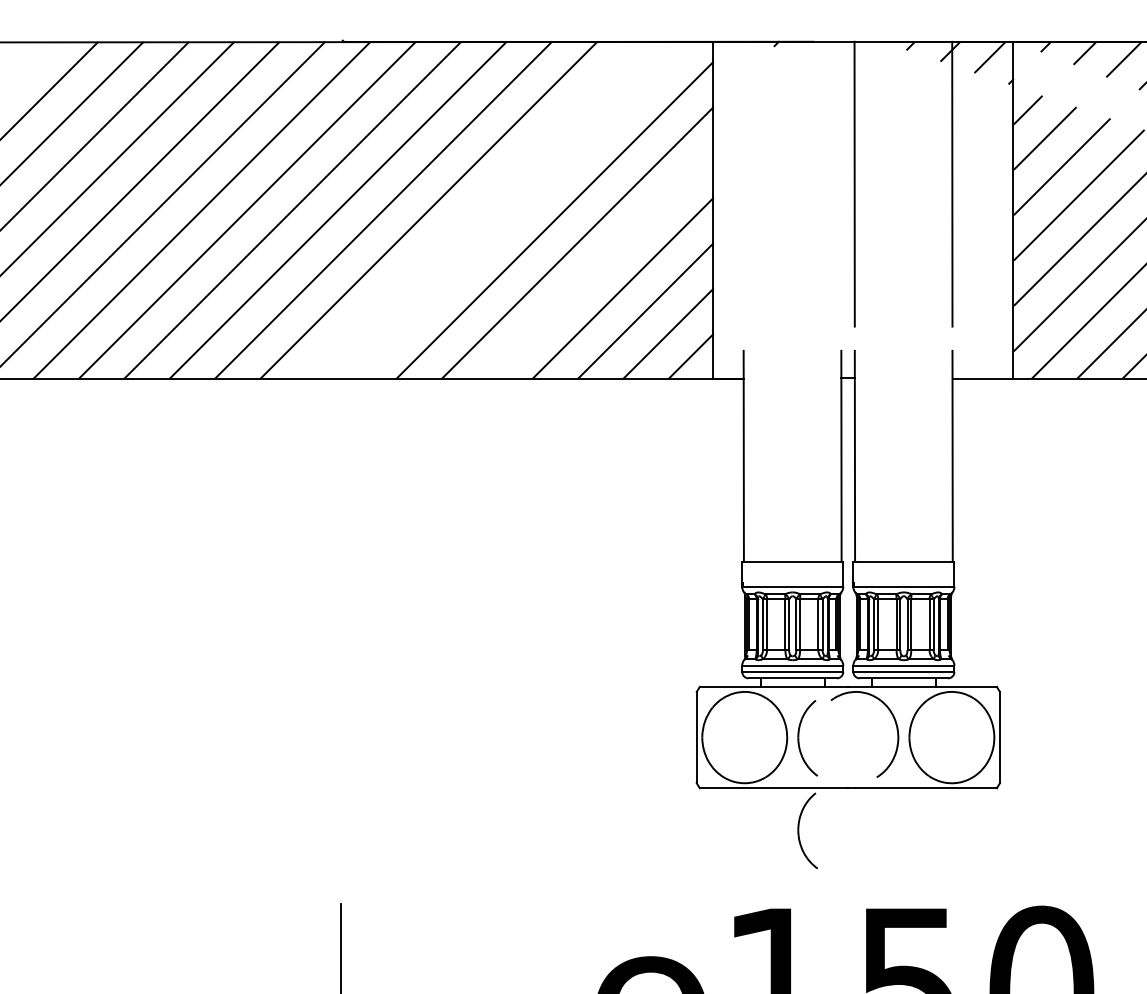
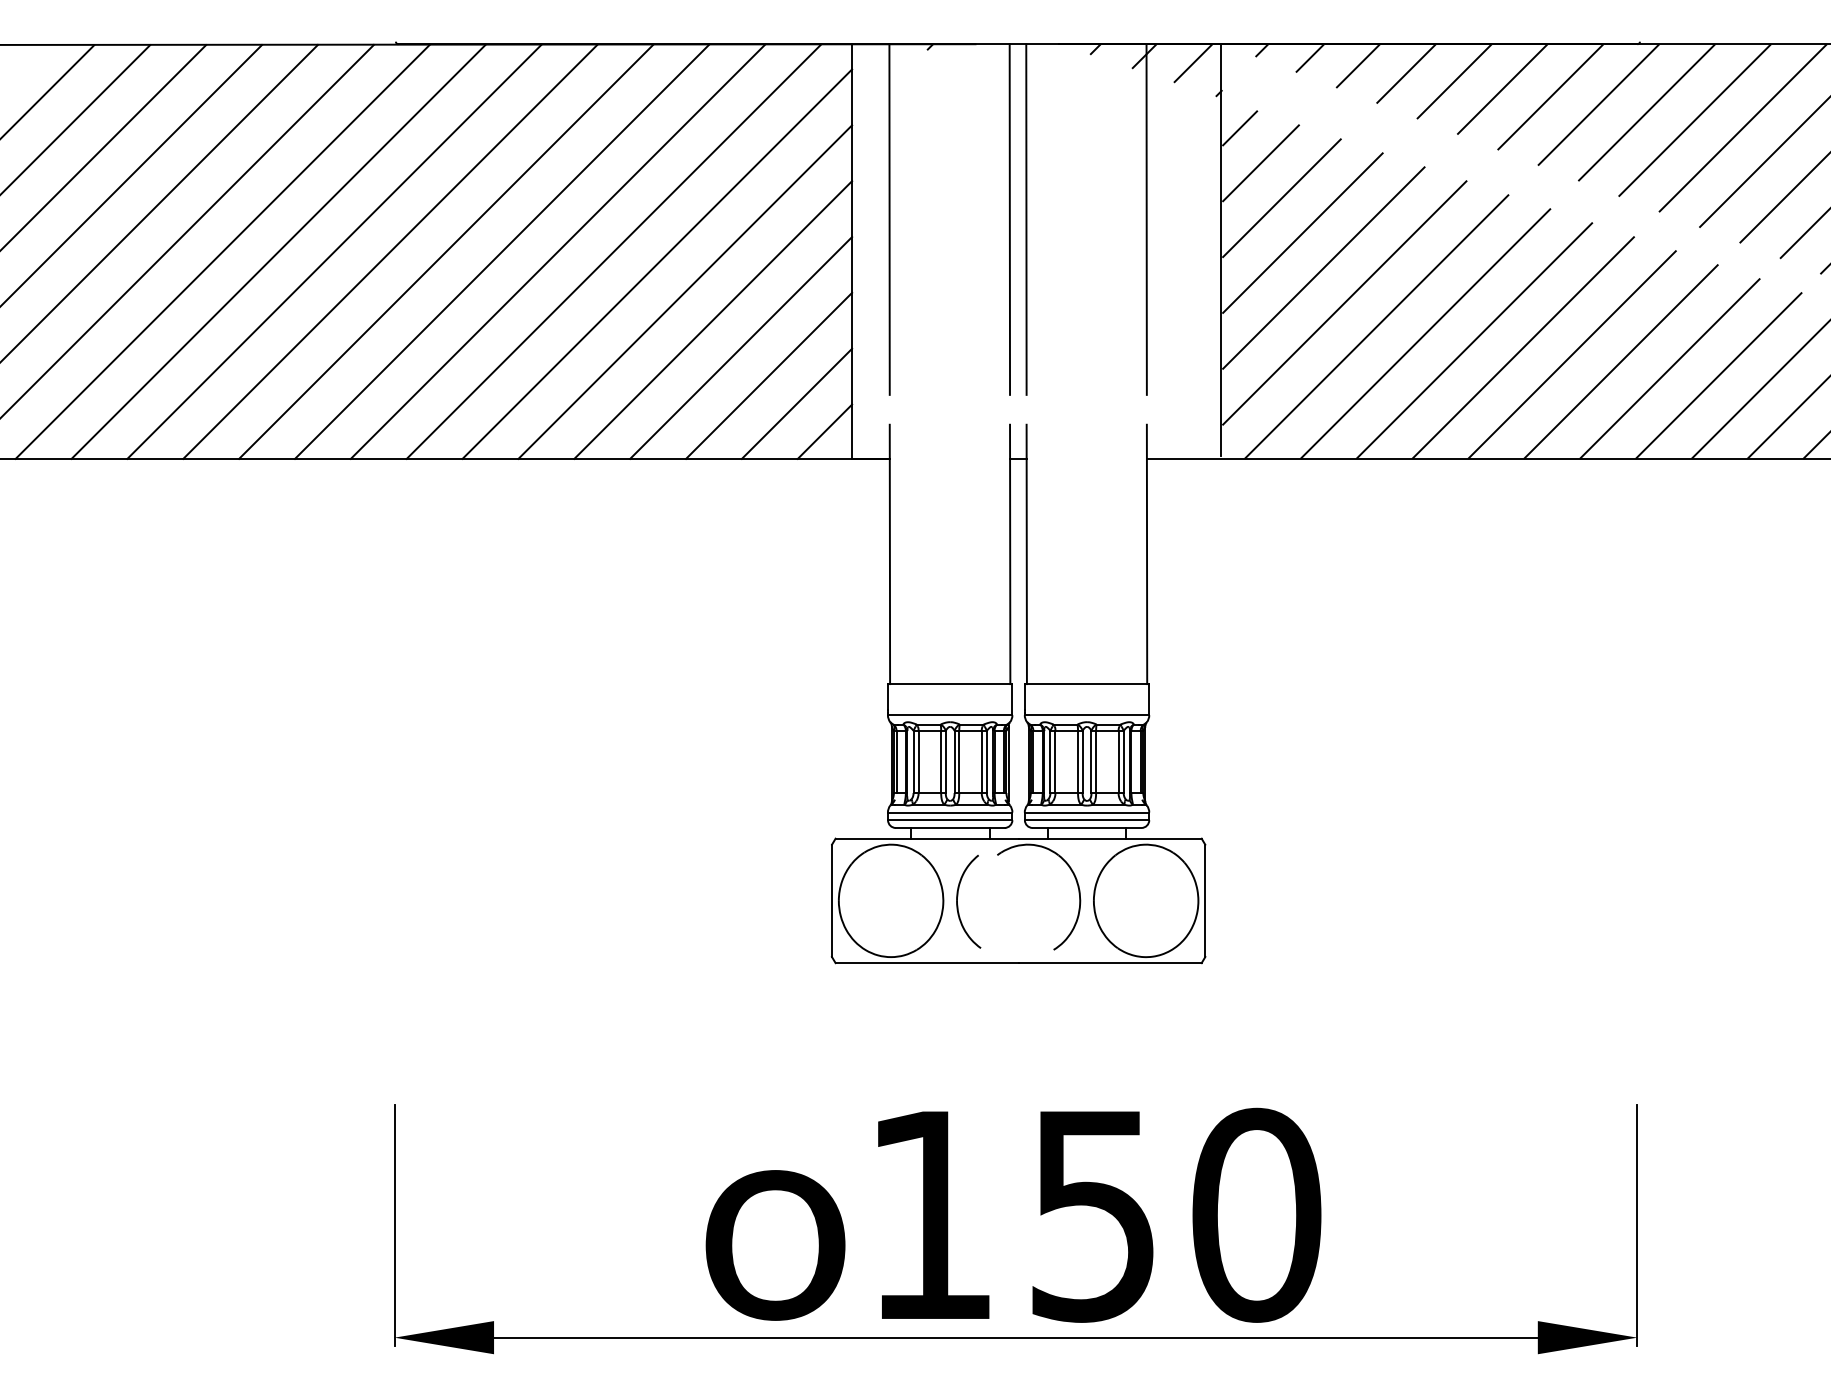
line: (743, 184) -> (889, 219), added
line: (840, 184) -> (1009, 219), added
line: (473, 210) -> (557, 251), added
line: (519, 210) -> (613, 251), added
line: (600, 265) -> (713, 319), added
part: (799, 833) -> (958, 1019), removed

